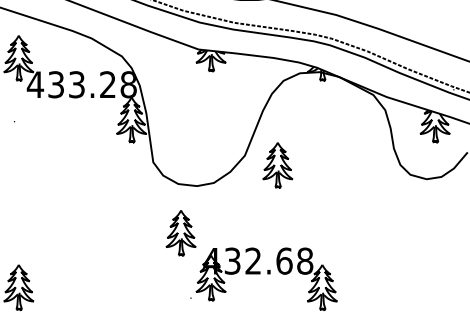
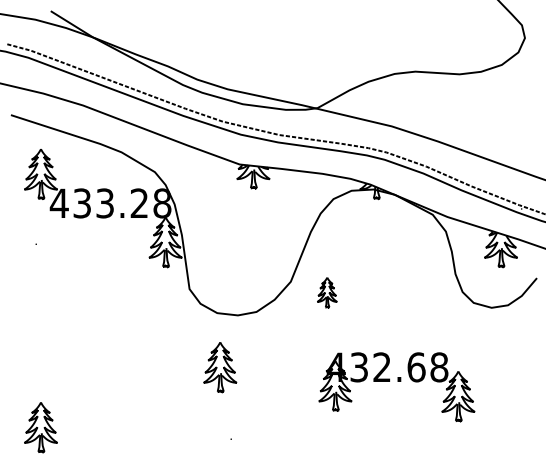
part: (278, 165) -> (327, 292), size x0.6
part: (267, 273) -> (397, 381), moved

